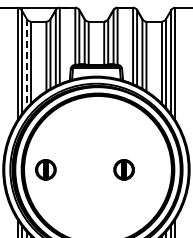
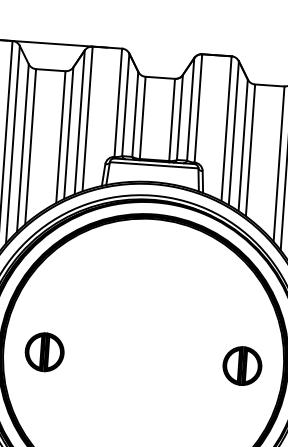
line: (26, 64) -> (21, 149), dashed -> solid
part: (123, 169) -> (241, 365), moved

